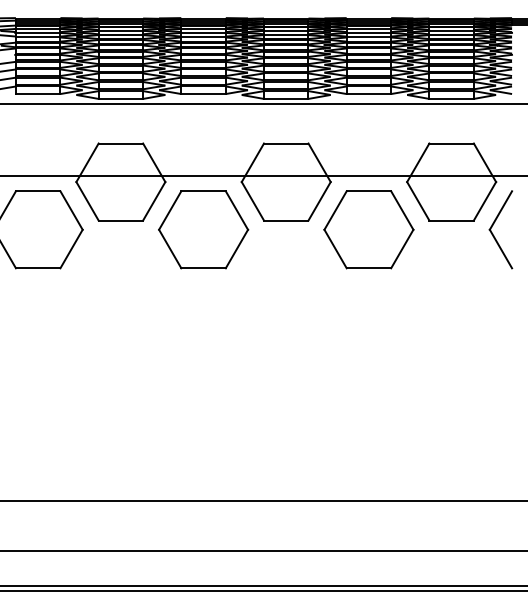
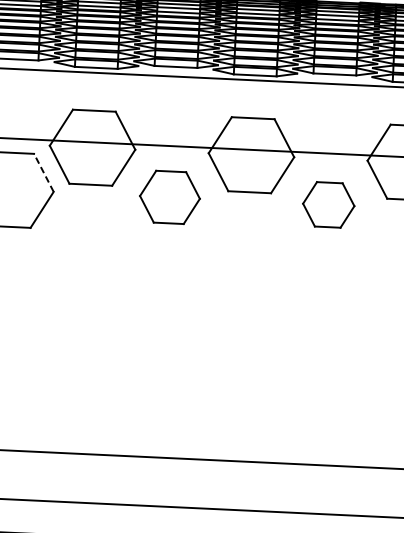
line: (71, 210) -> (43, 172), solid -> dashed
part: (203, 229) -> (169, 197), size x0.7
part: (368, 229) -> (328, 204), size x0.6

